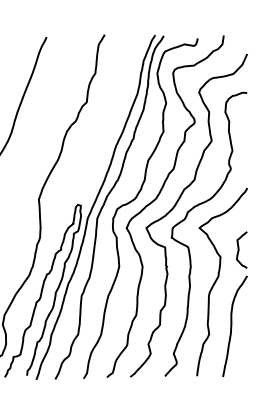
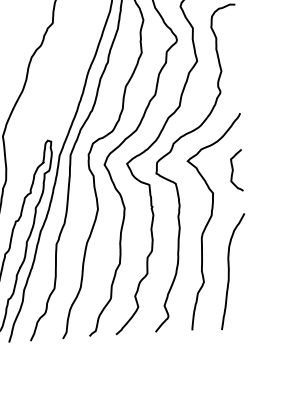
curve: (239, 249) -> (233, 169), moved

